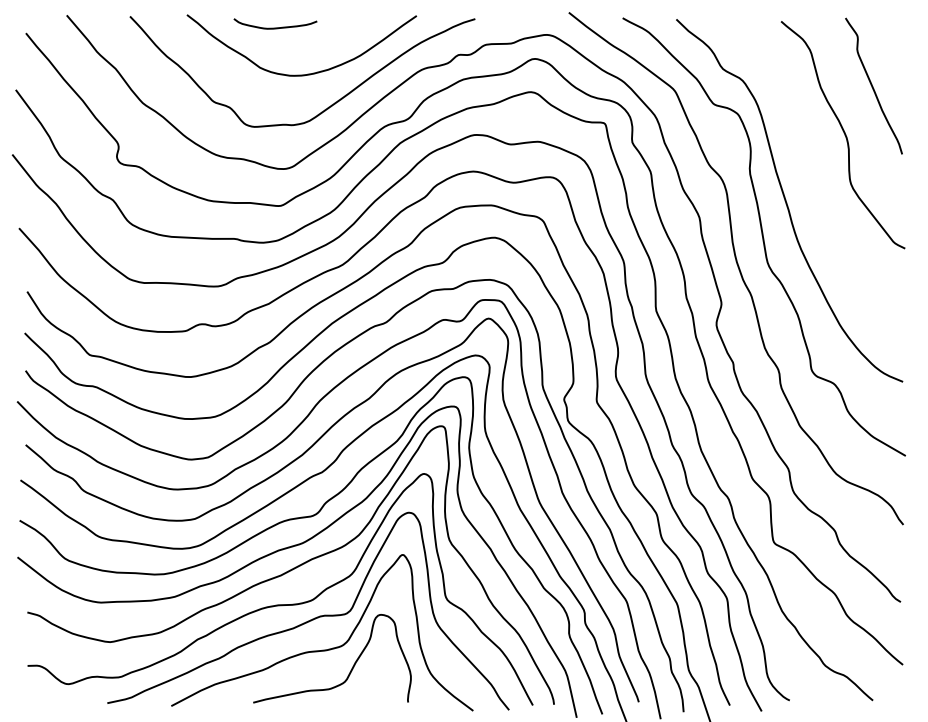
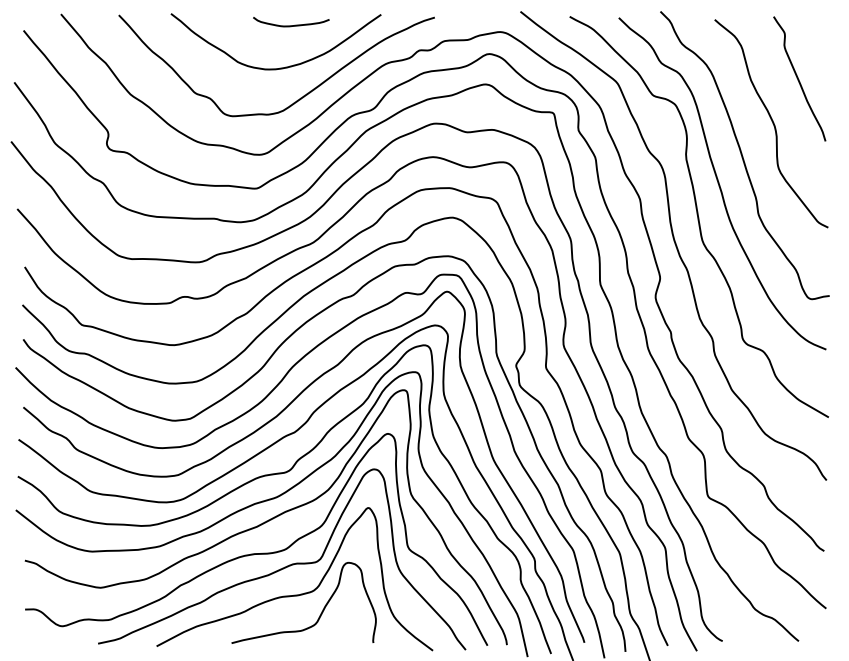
curve: (275, 27) -> (291, 25), moved
curve: (812, 170) -> (743, 156), added

